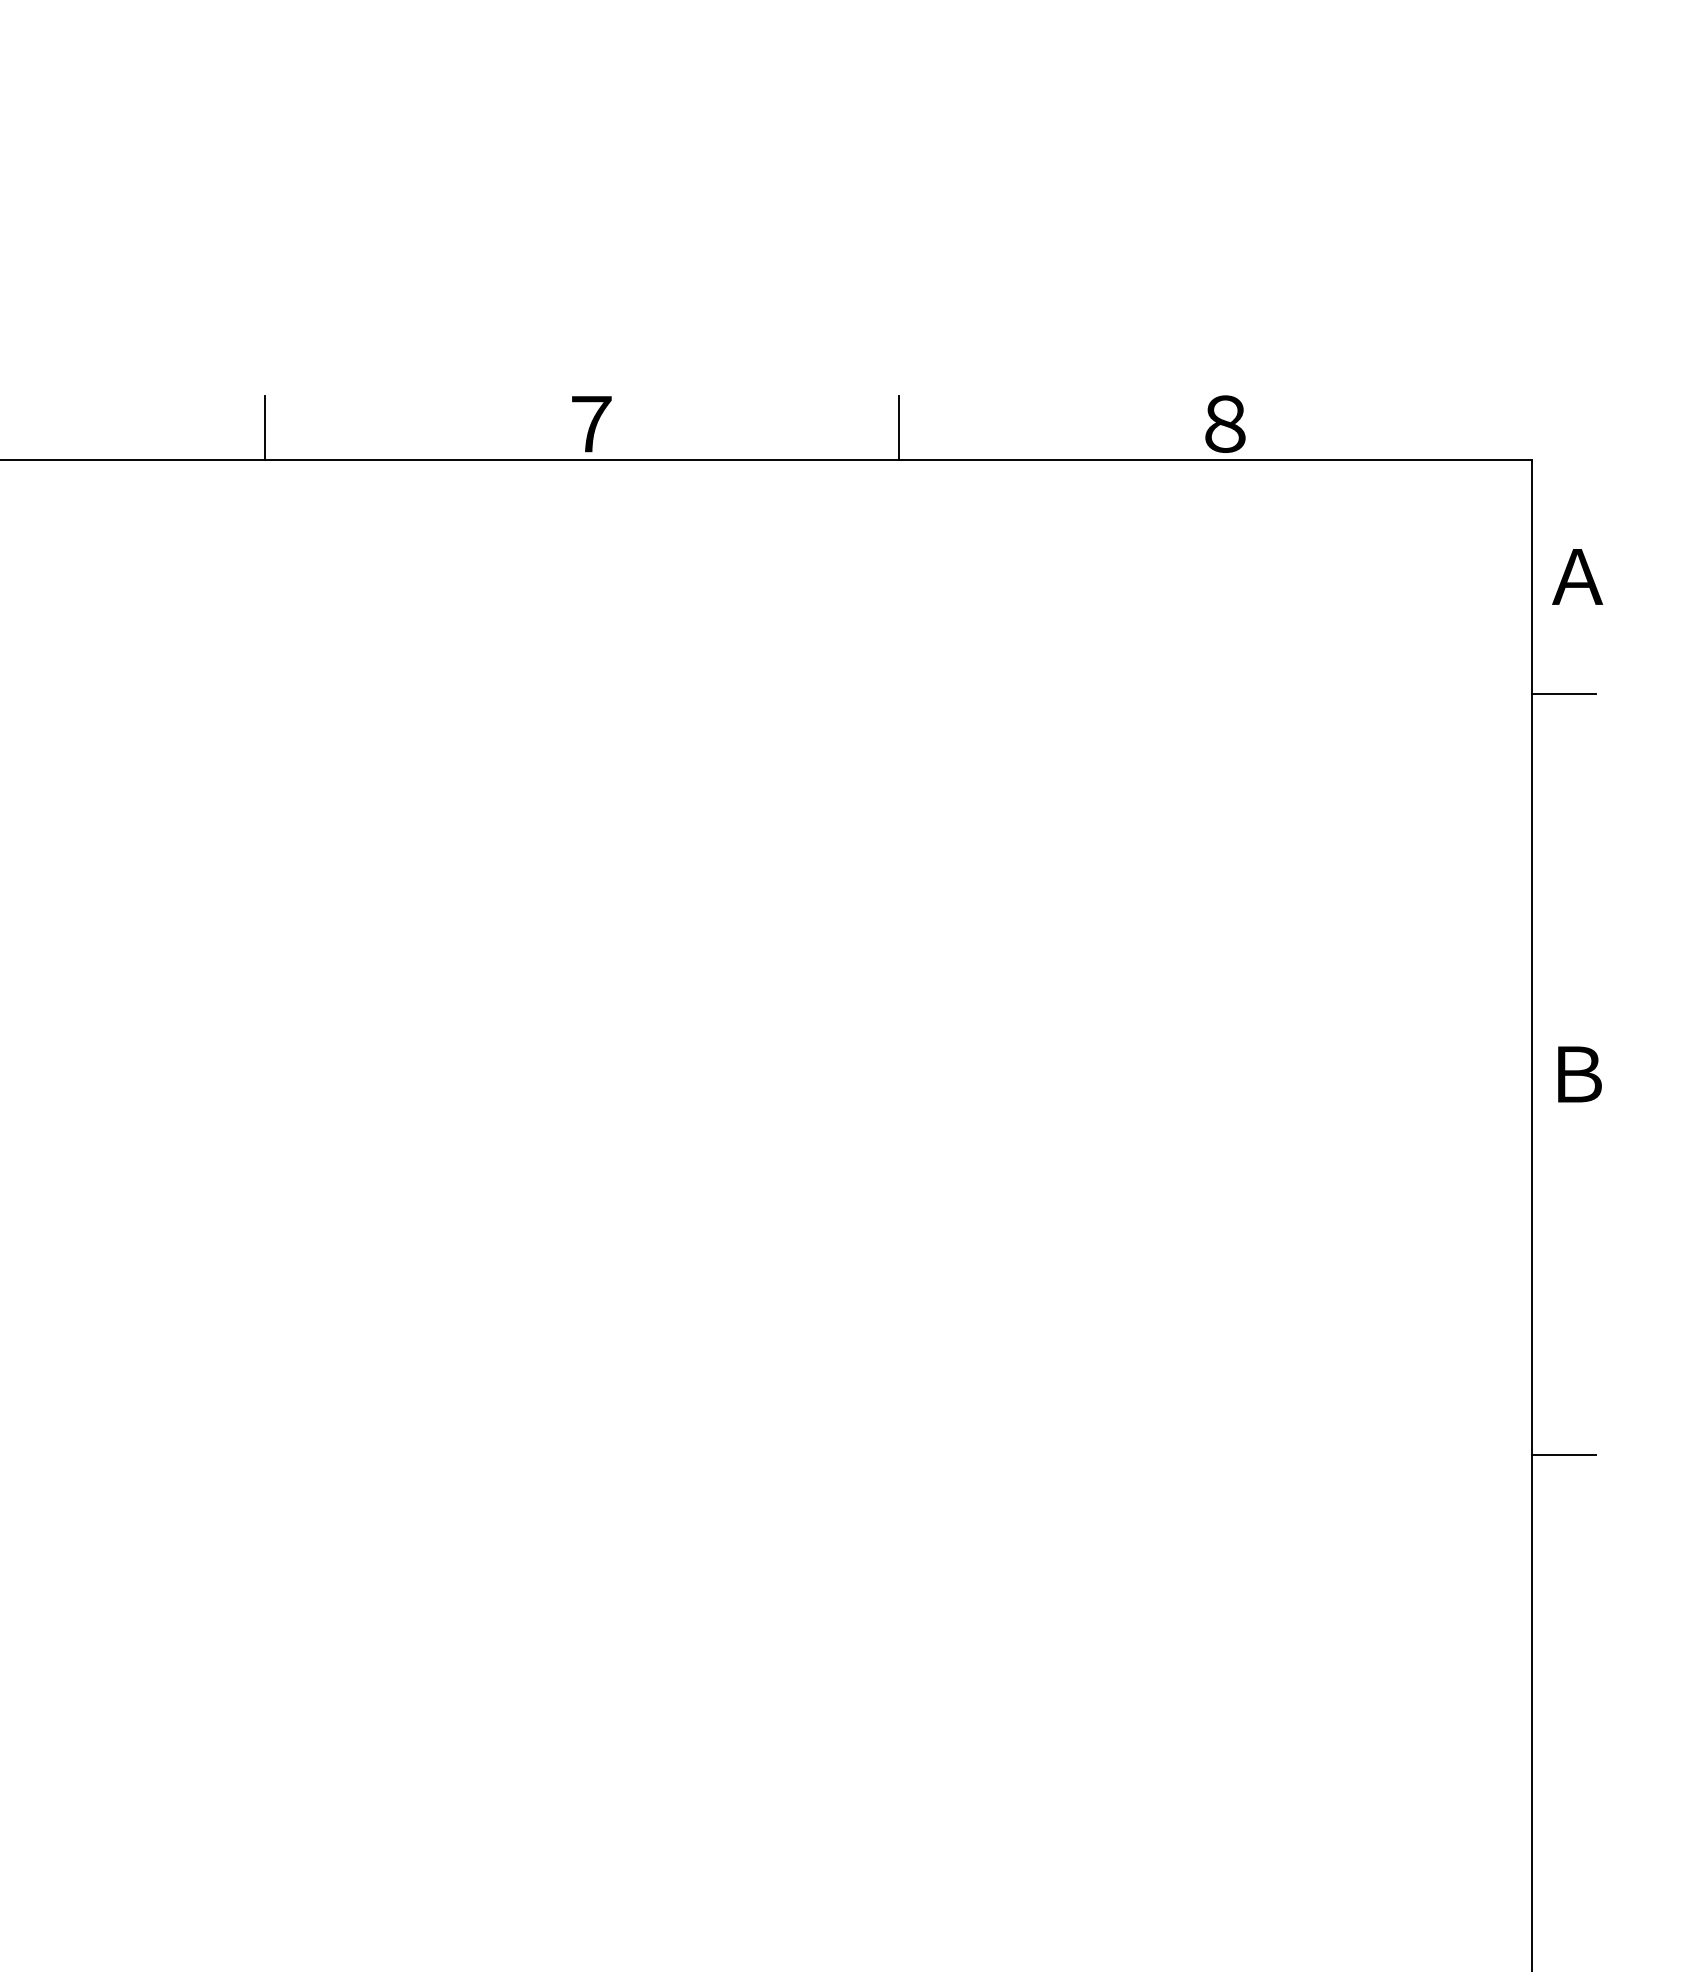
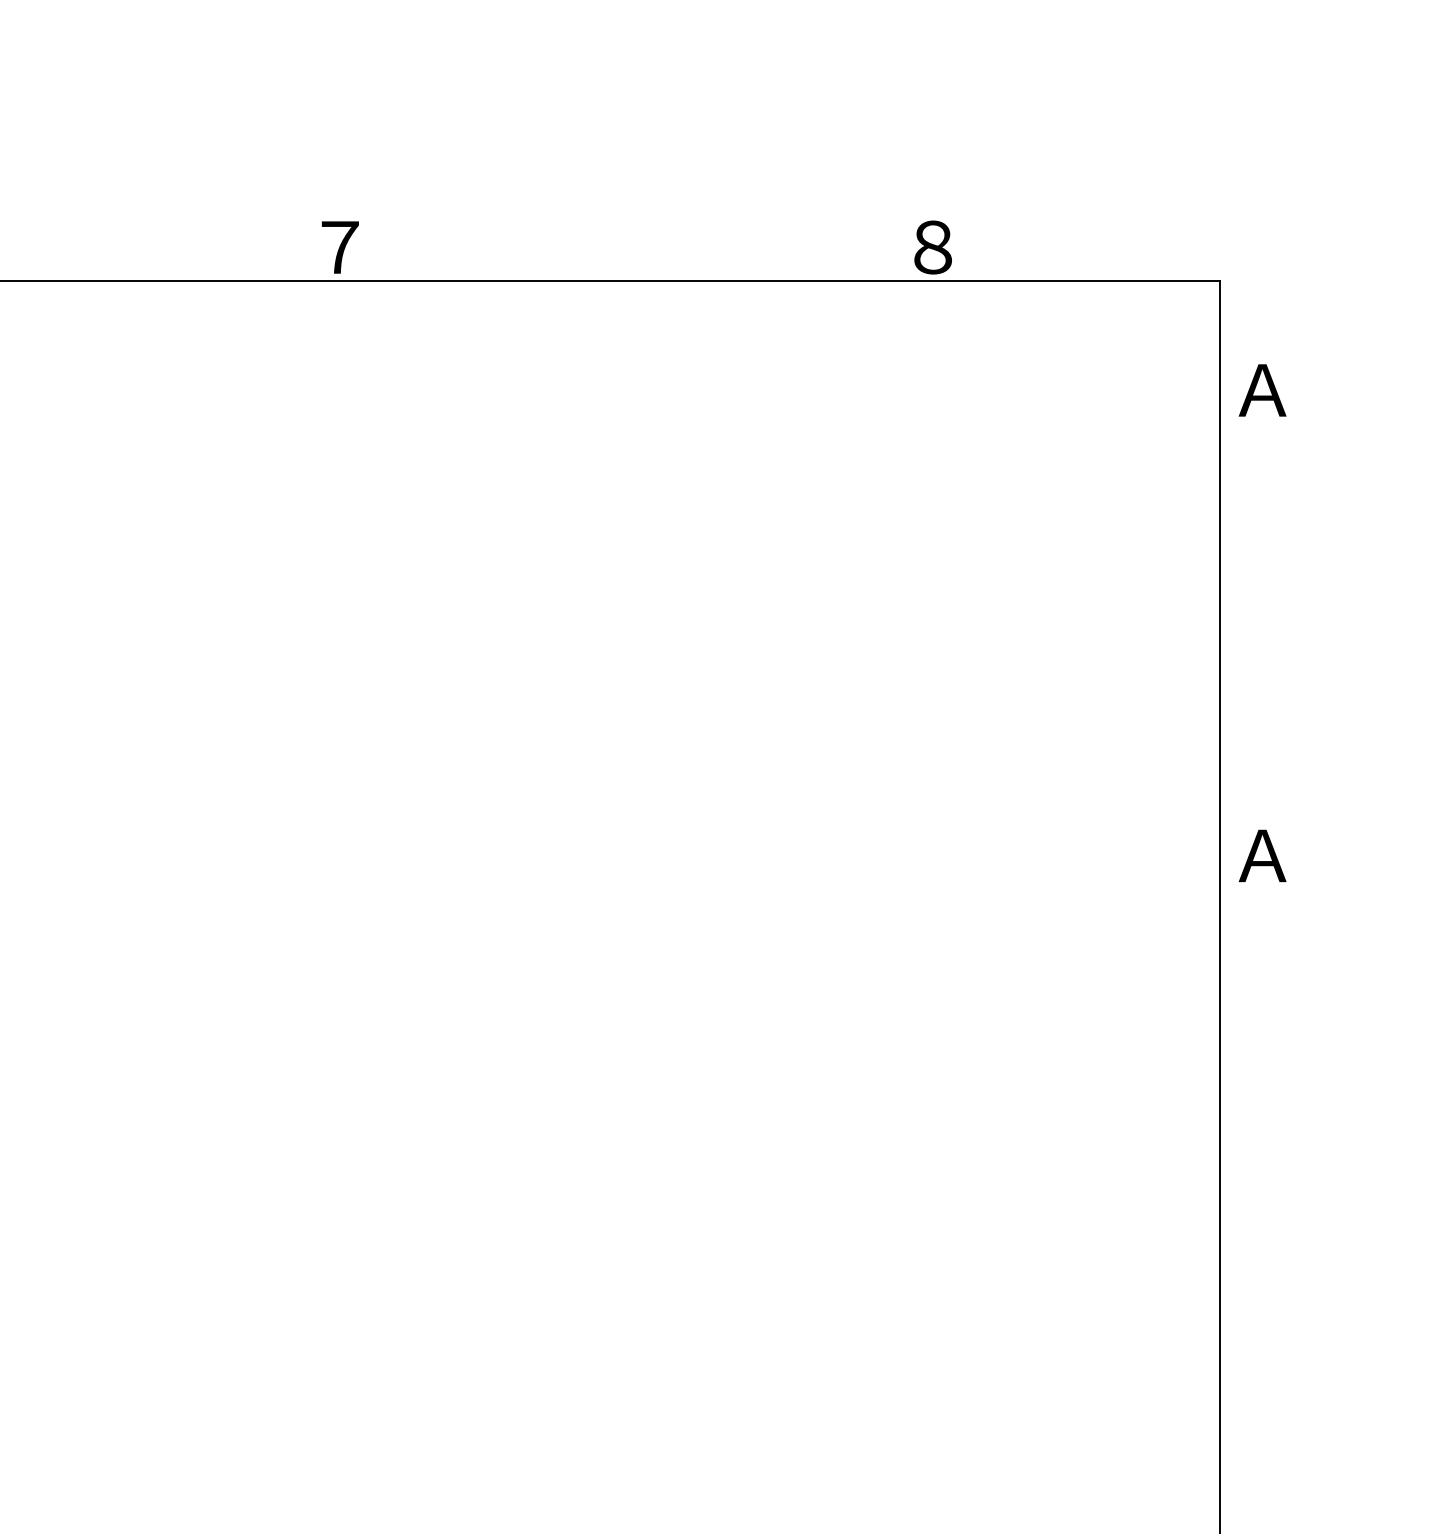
line: (264, 427) -> (34, 250), removed
line: (898, 427) -> (627, 250), removed
line: (1563, 694) -> (1249, 500), removed
text: (1577, 1074) -> (1262, 855), Ｂ -> Ａ
line: (1563, 1454) -> (1249, 1211), removed

